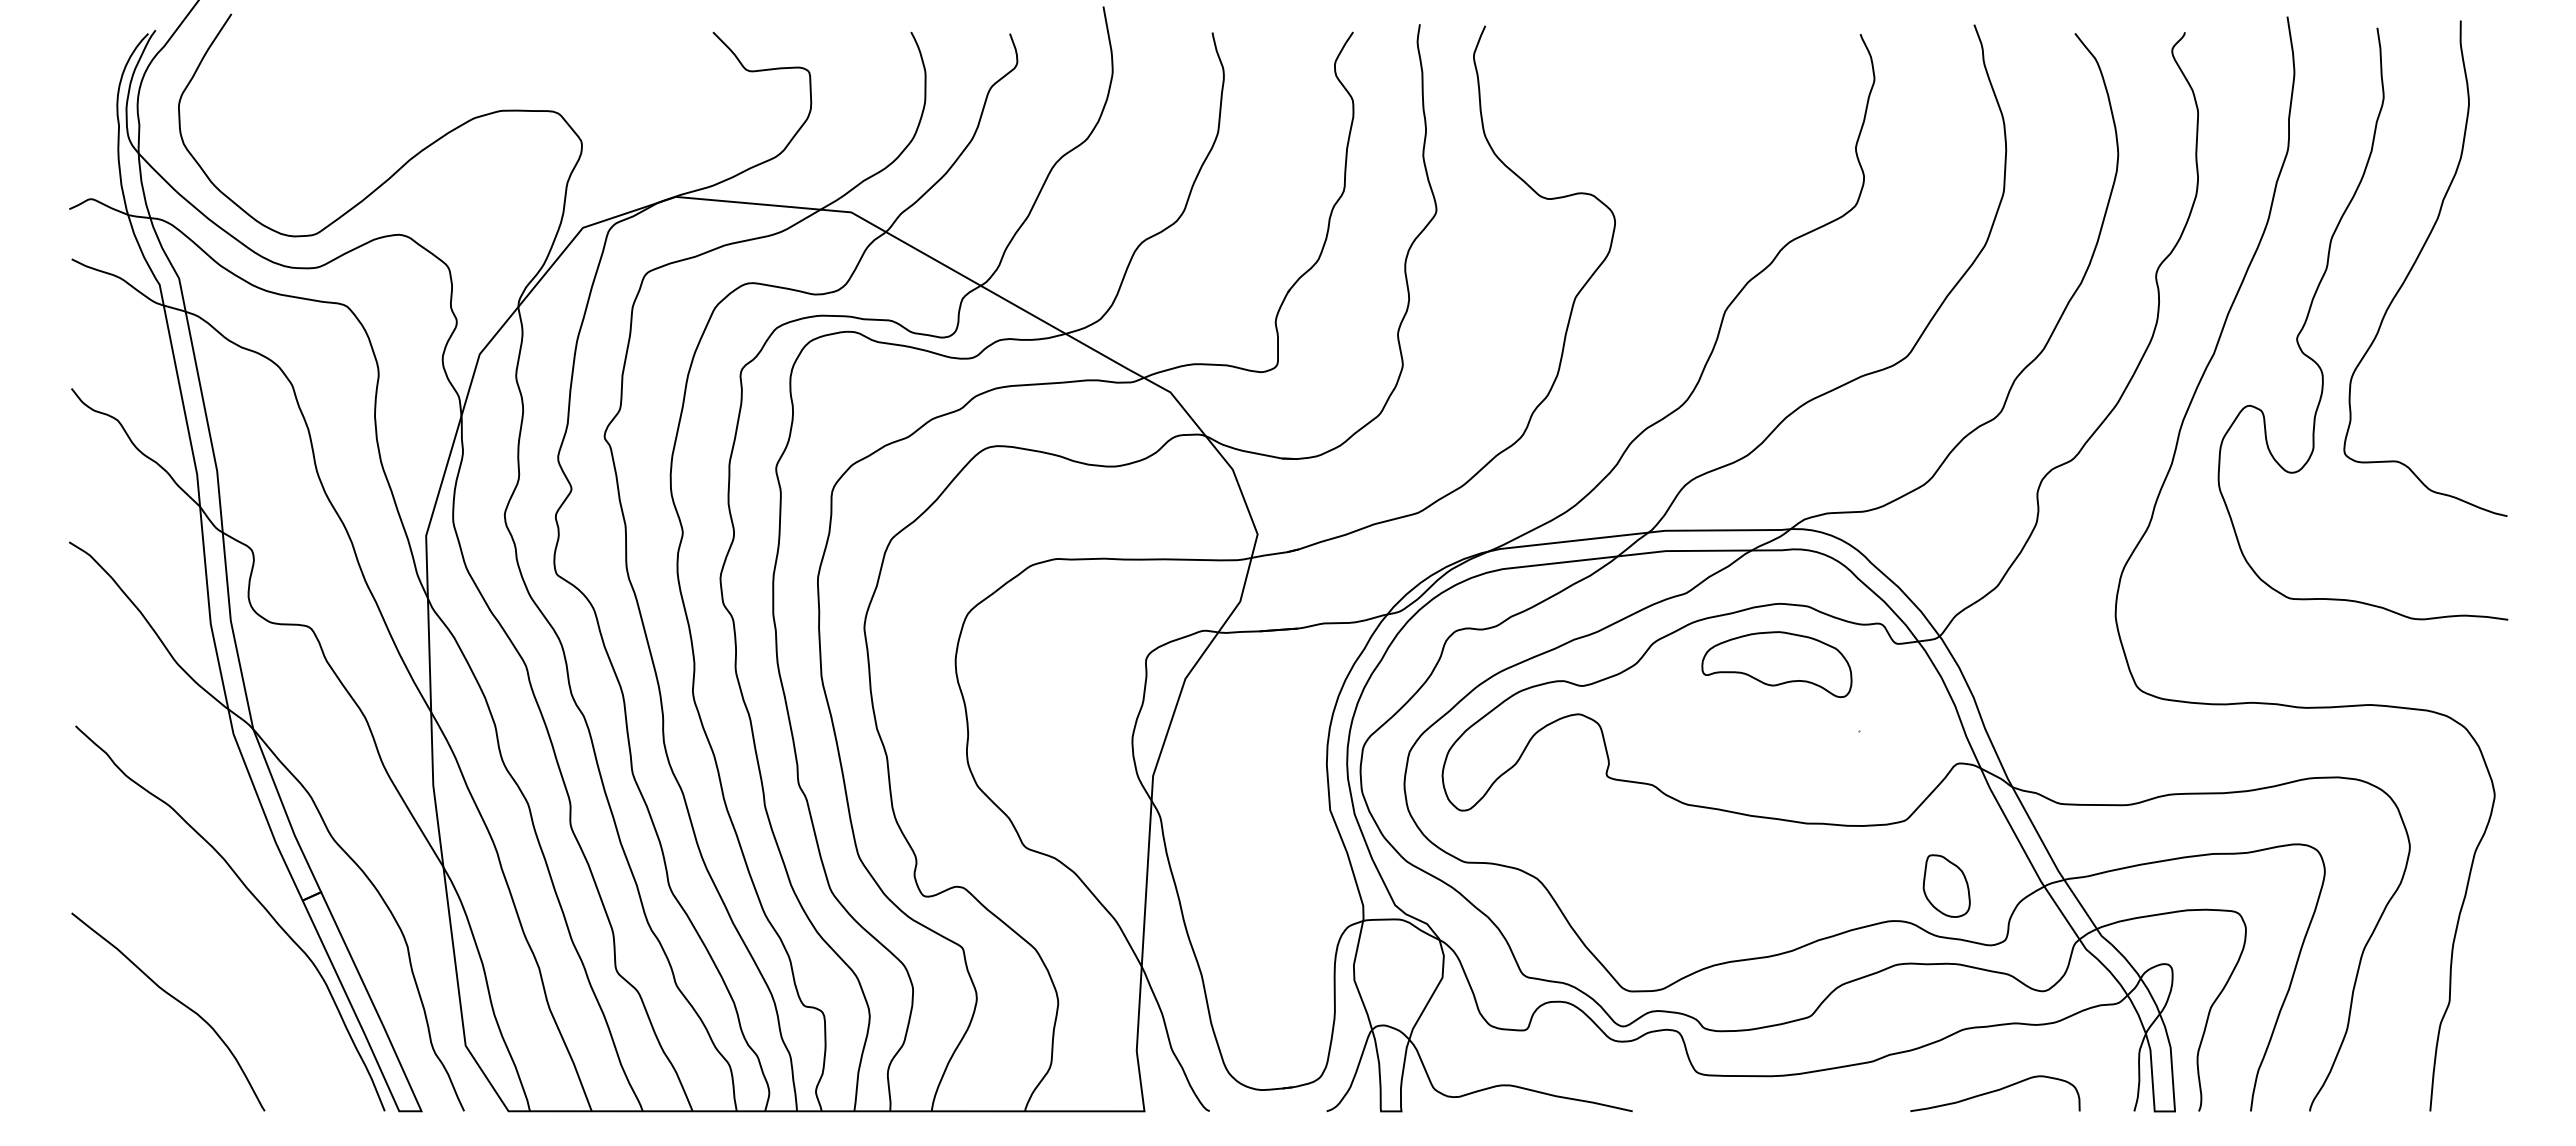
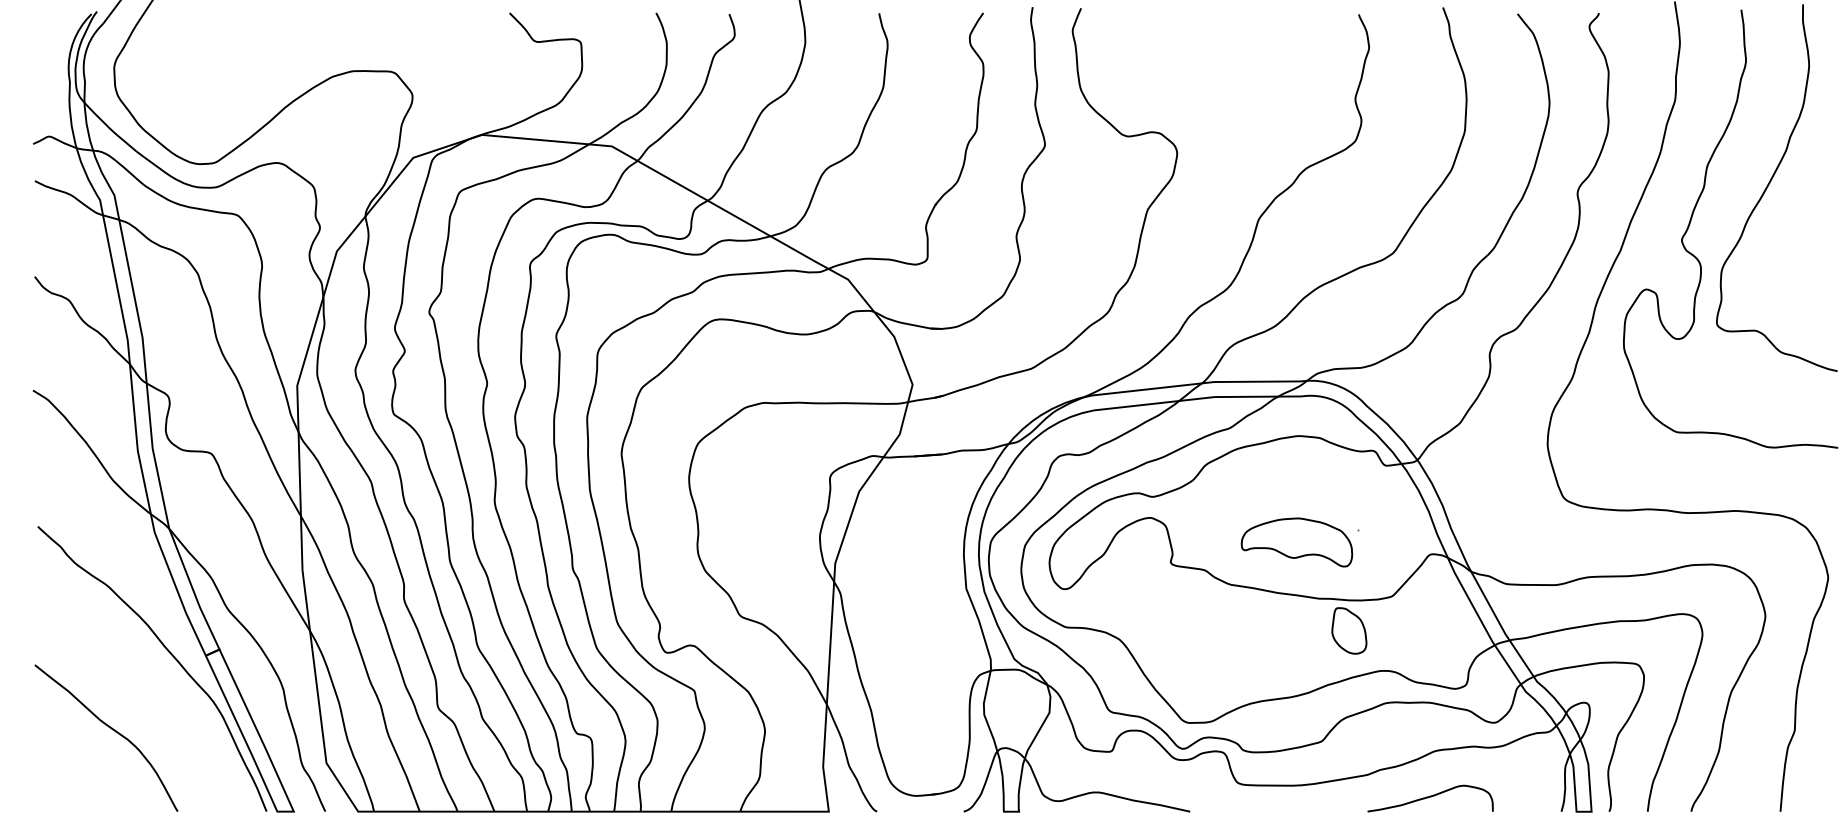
part: (1776, 664) -> (1296, 542), moved
part: (1946, 885) -> (1349, 630), moved
curve: (1994, 1092) -> (1429, 797), moved

